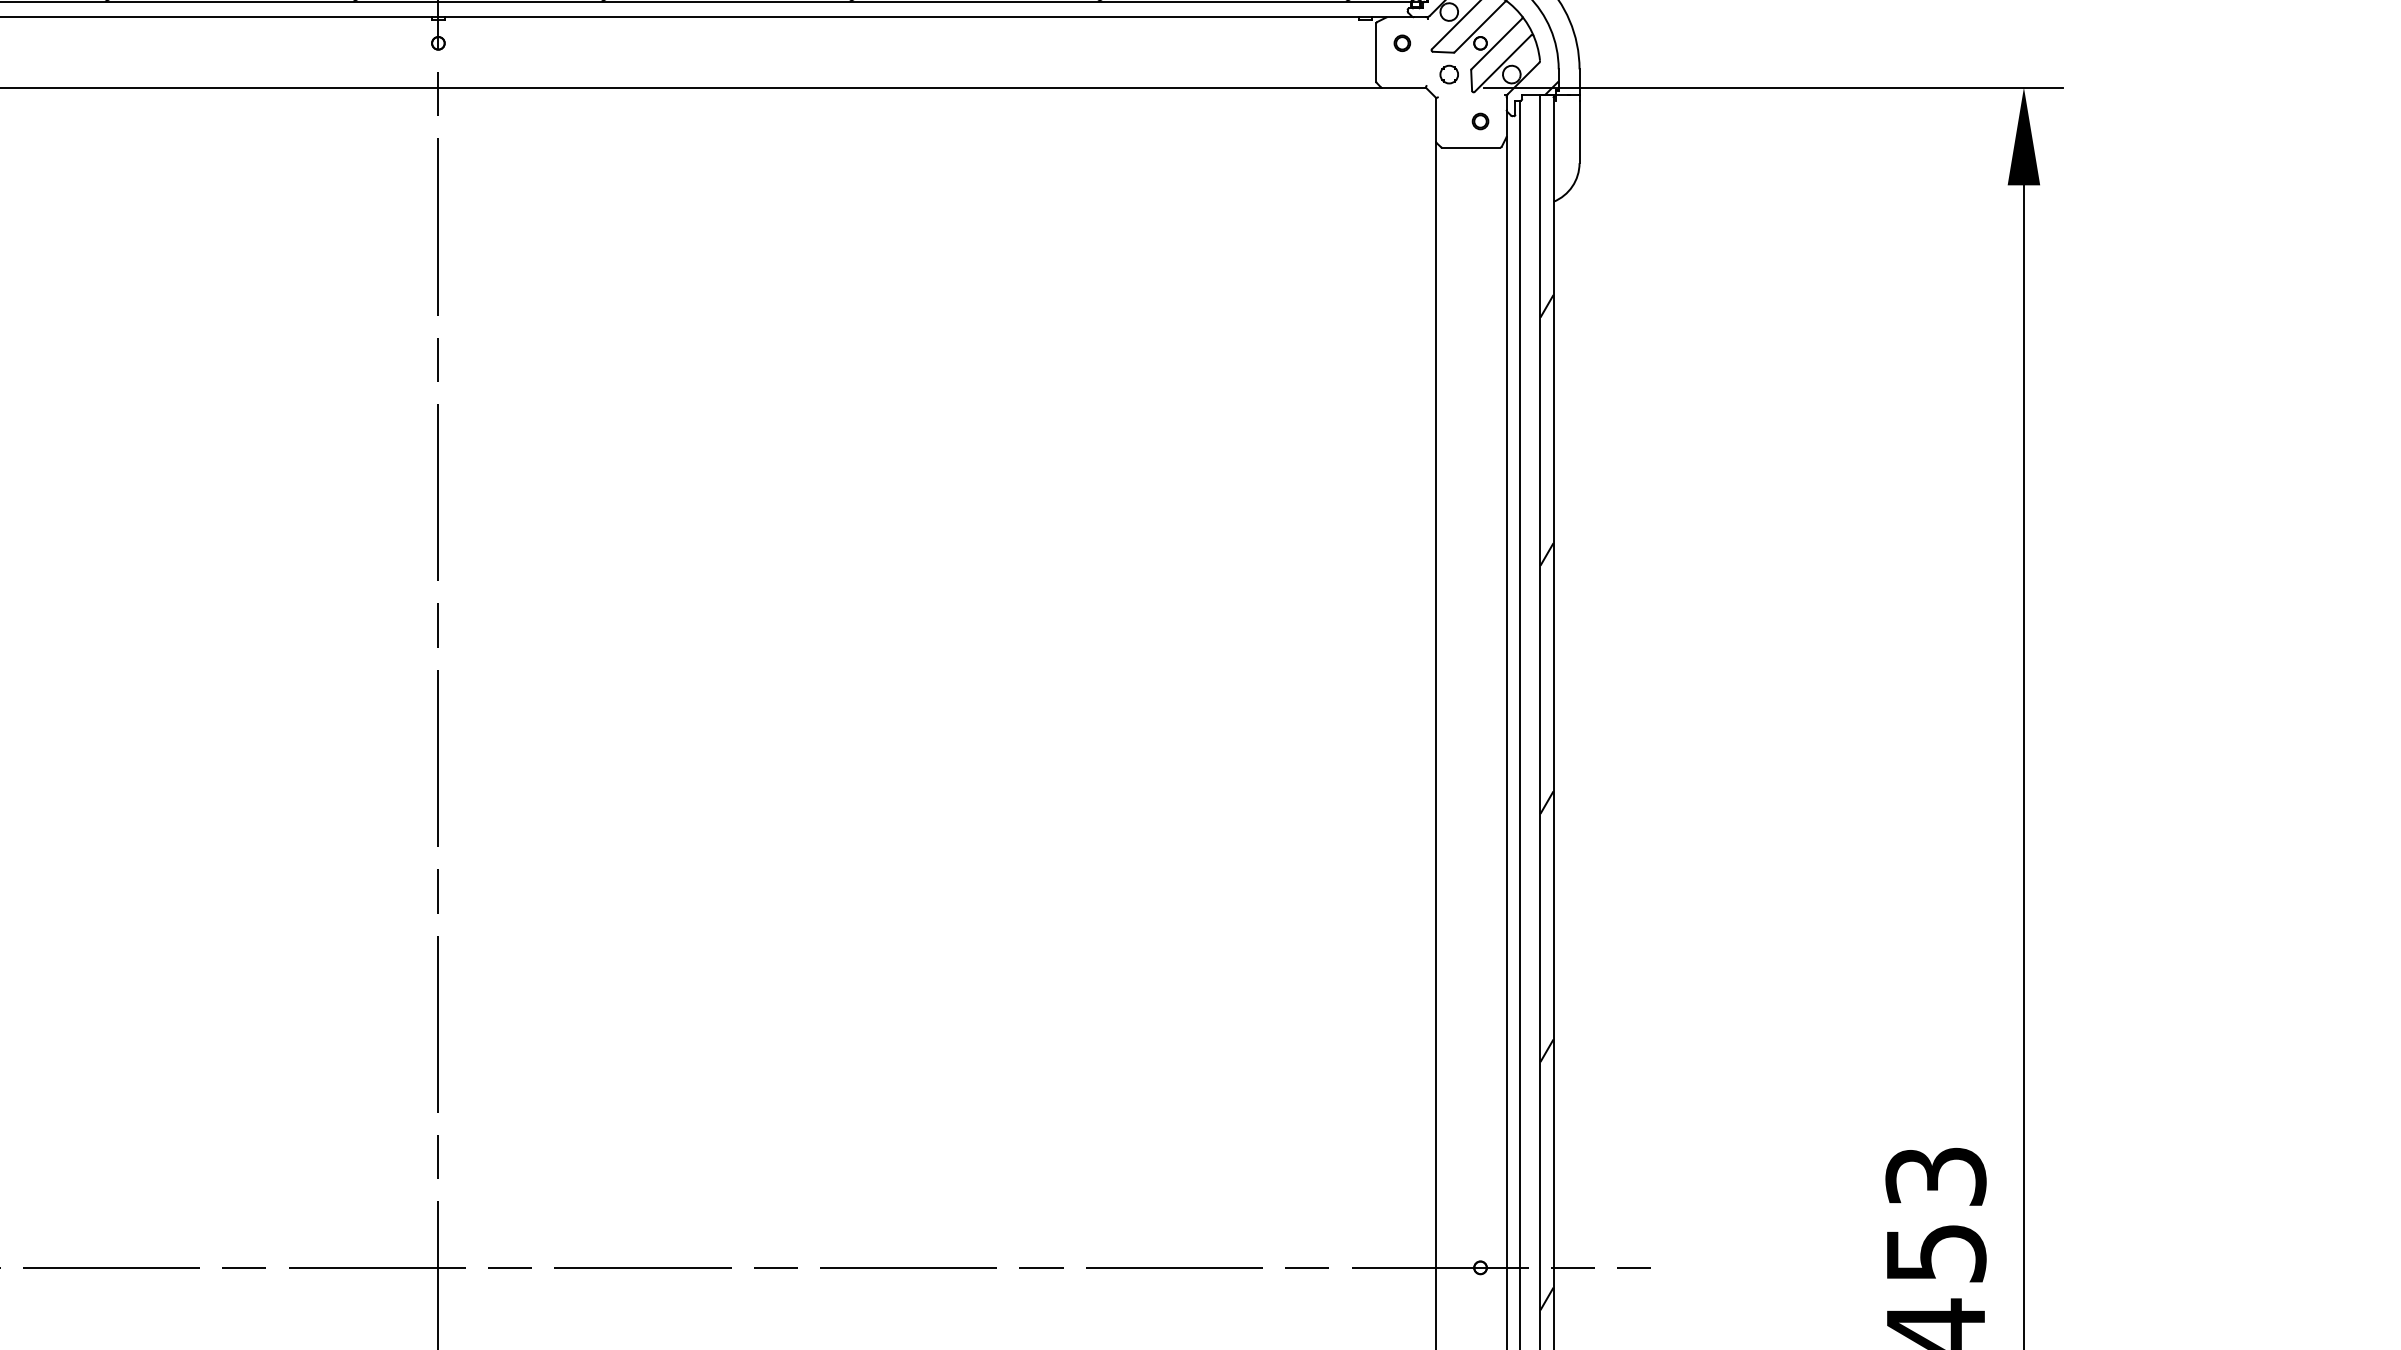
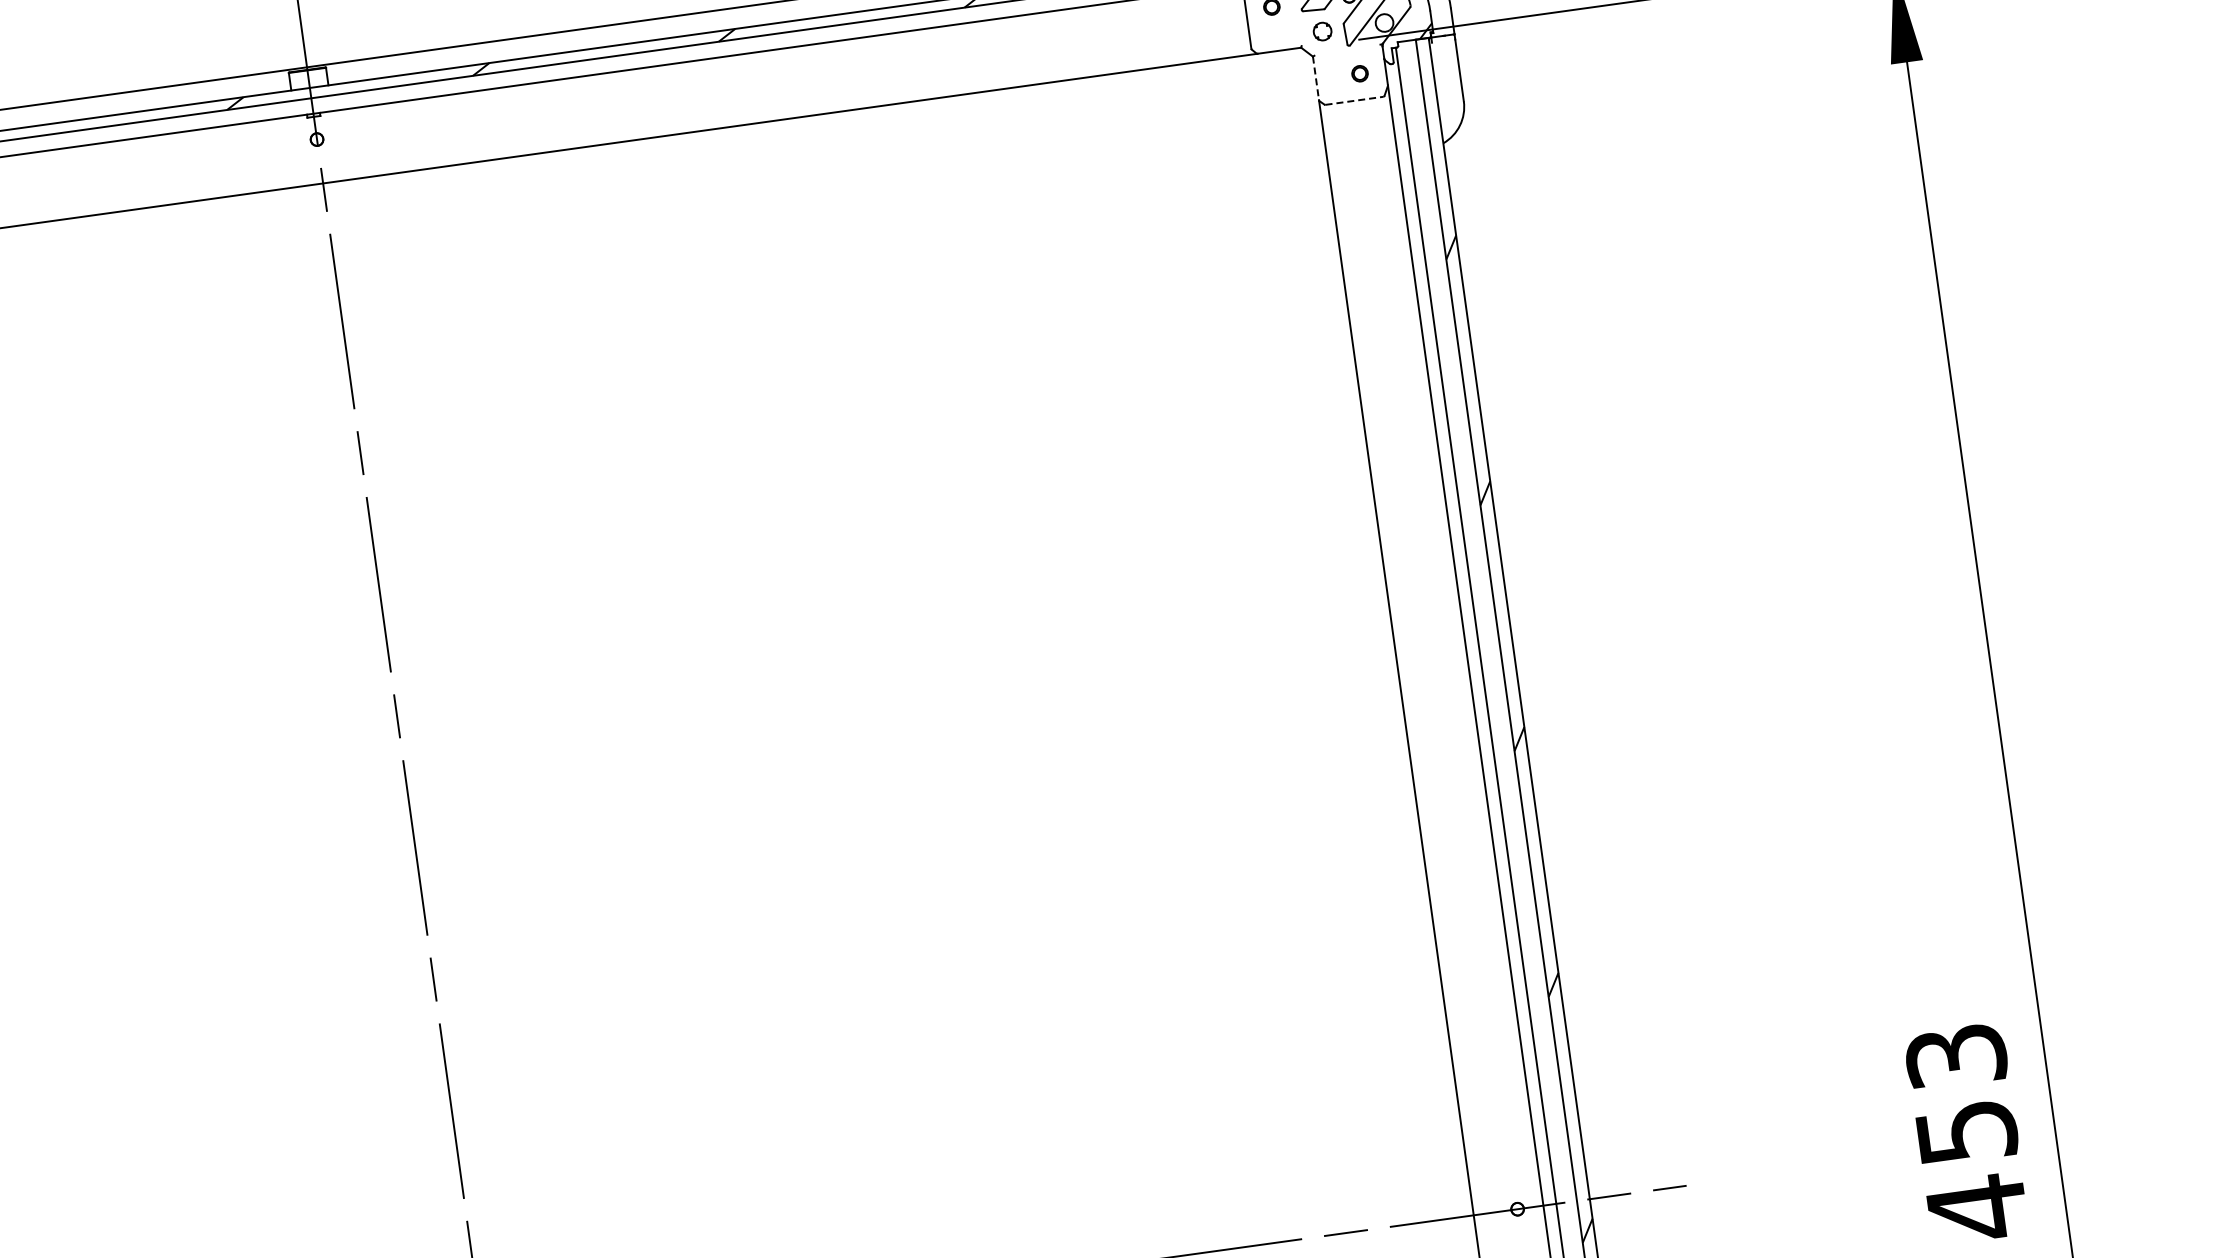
line: (1436, 120) -> (1316, 78), solid -> dashed
line: (1471, 147) -> (1354, 100), solid -> dashed

